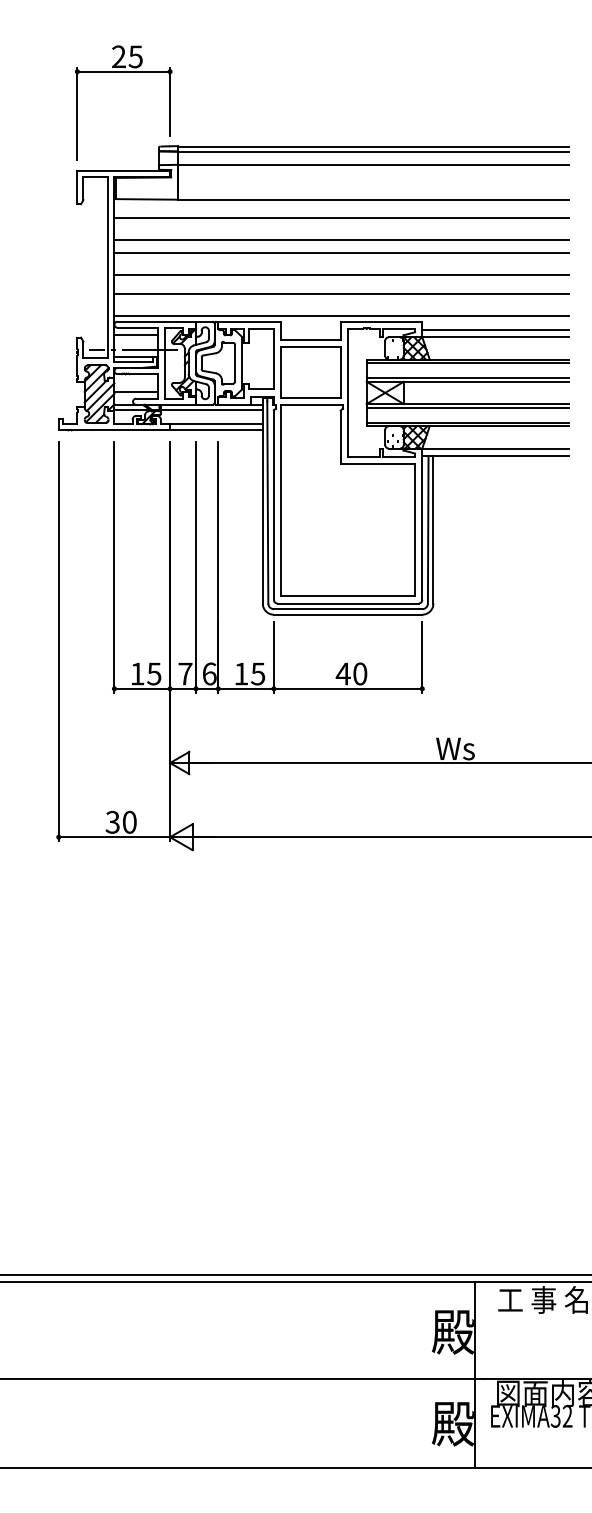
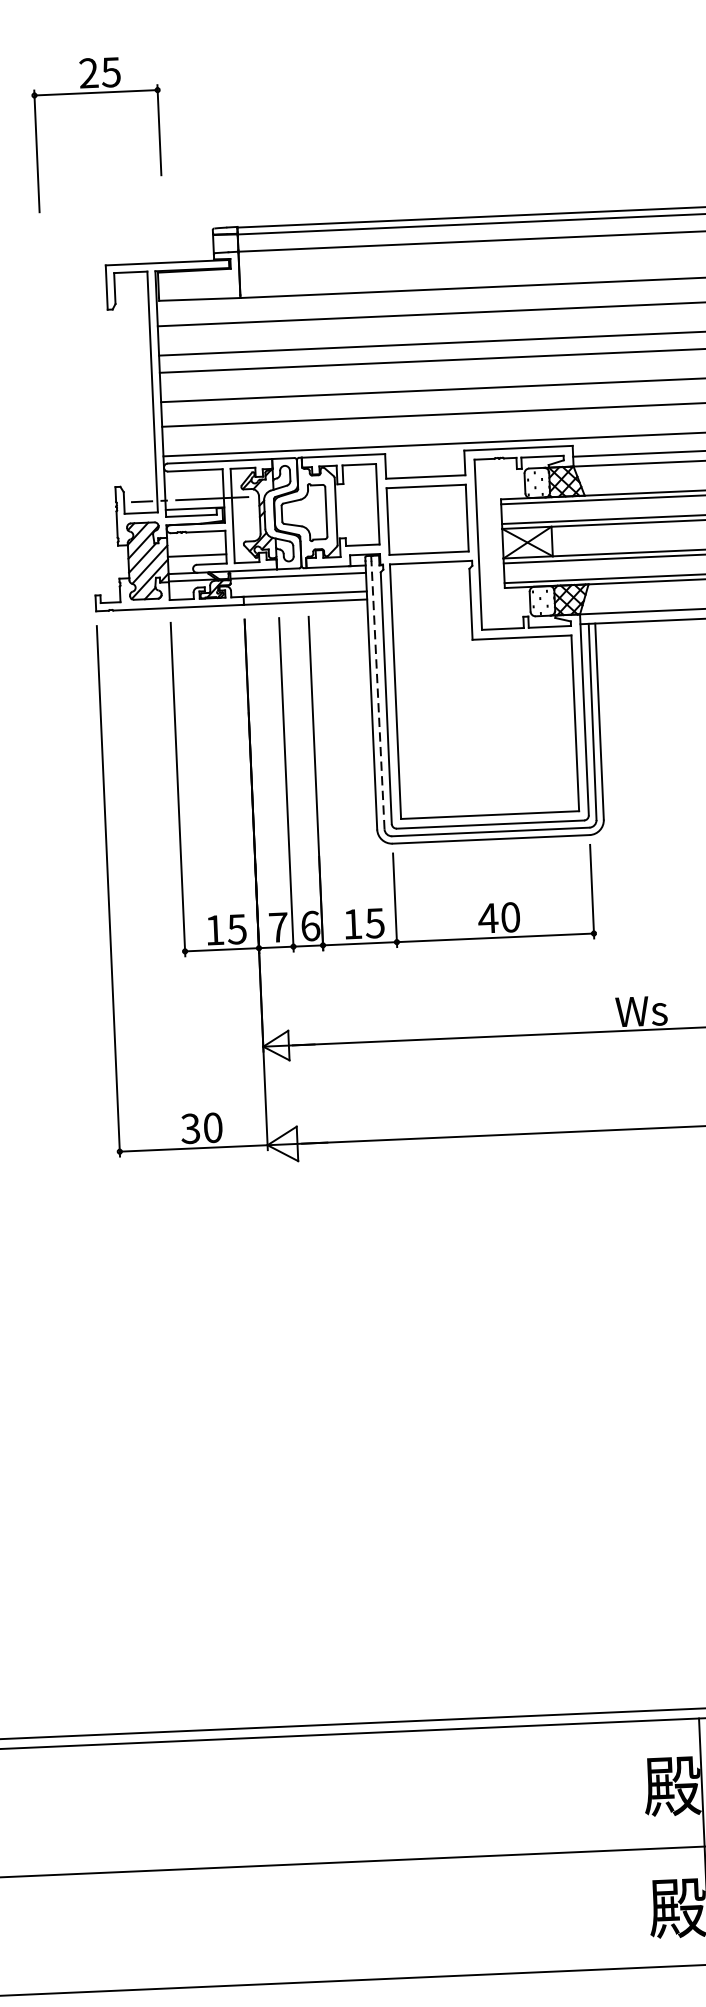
part: (123, 72) -> (95, 93), moved
line: (136, 334) -> (193, 479), removed
line: (267, 502) -> (377, 694), solid -> dashed

